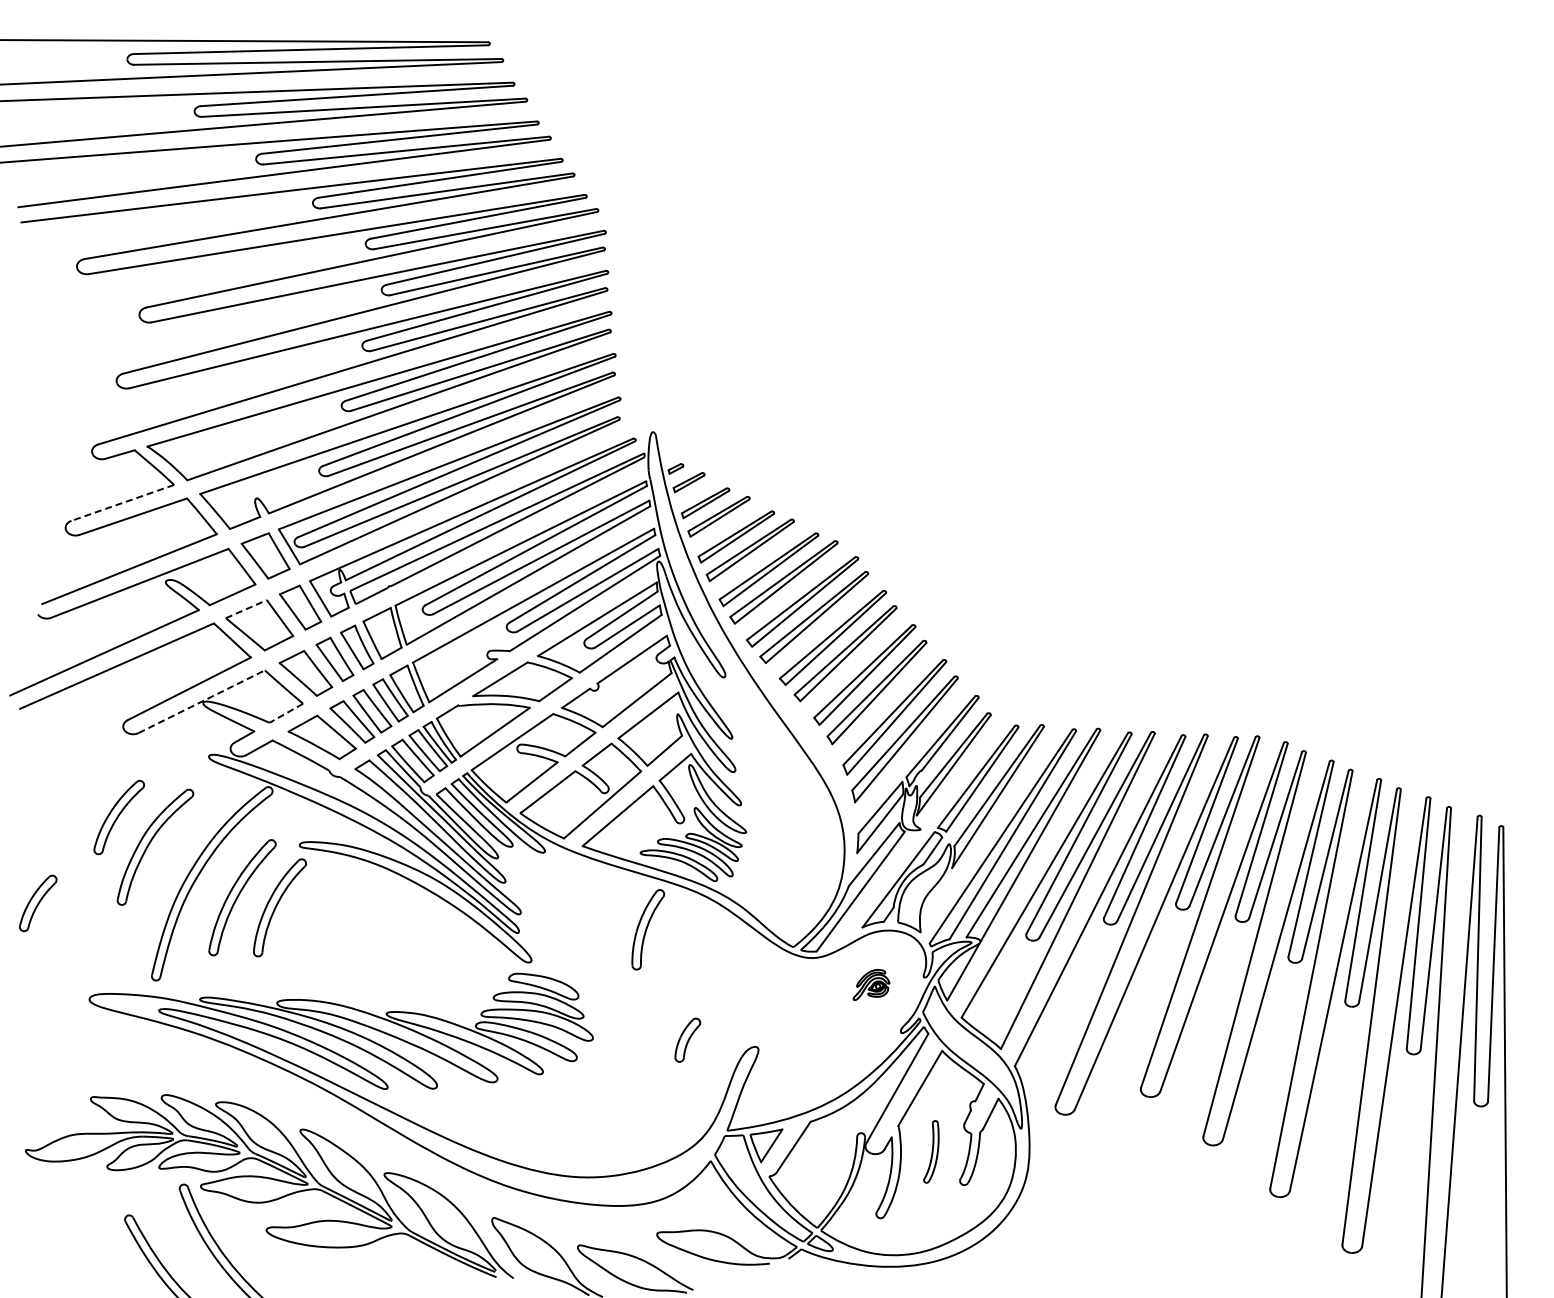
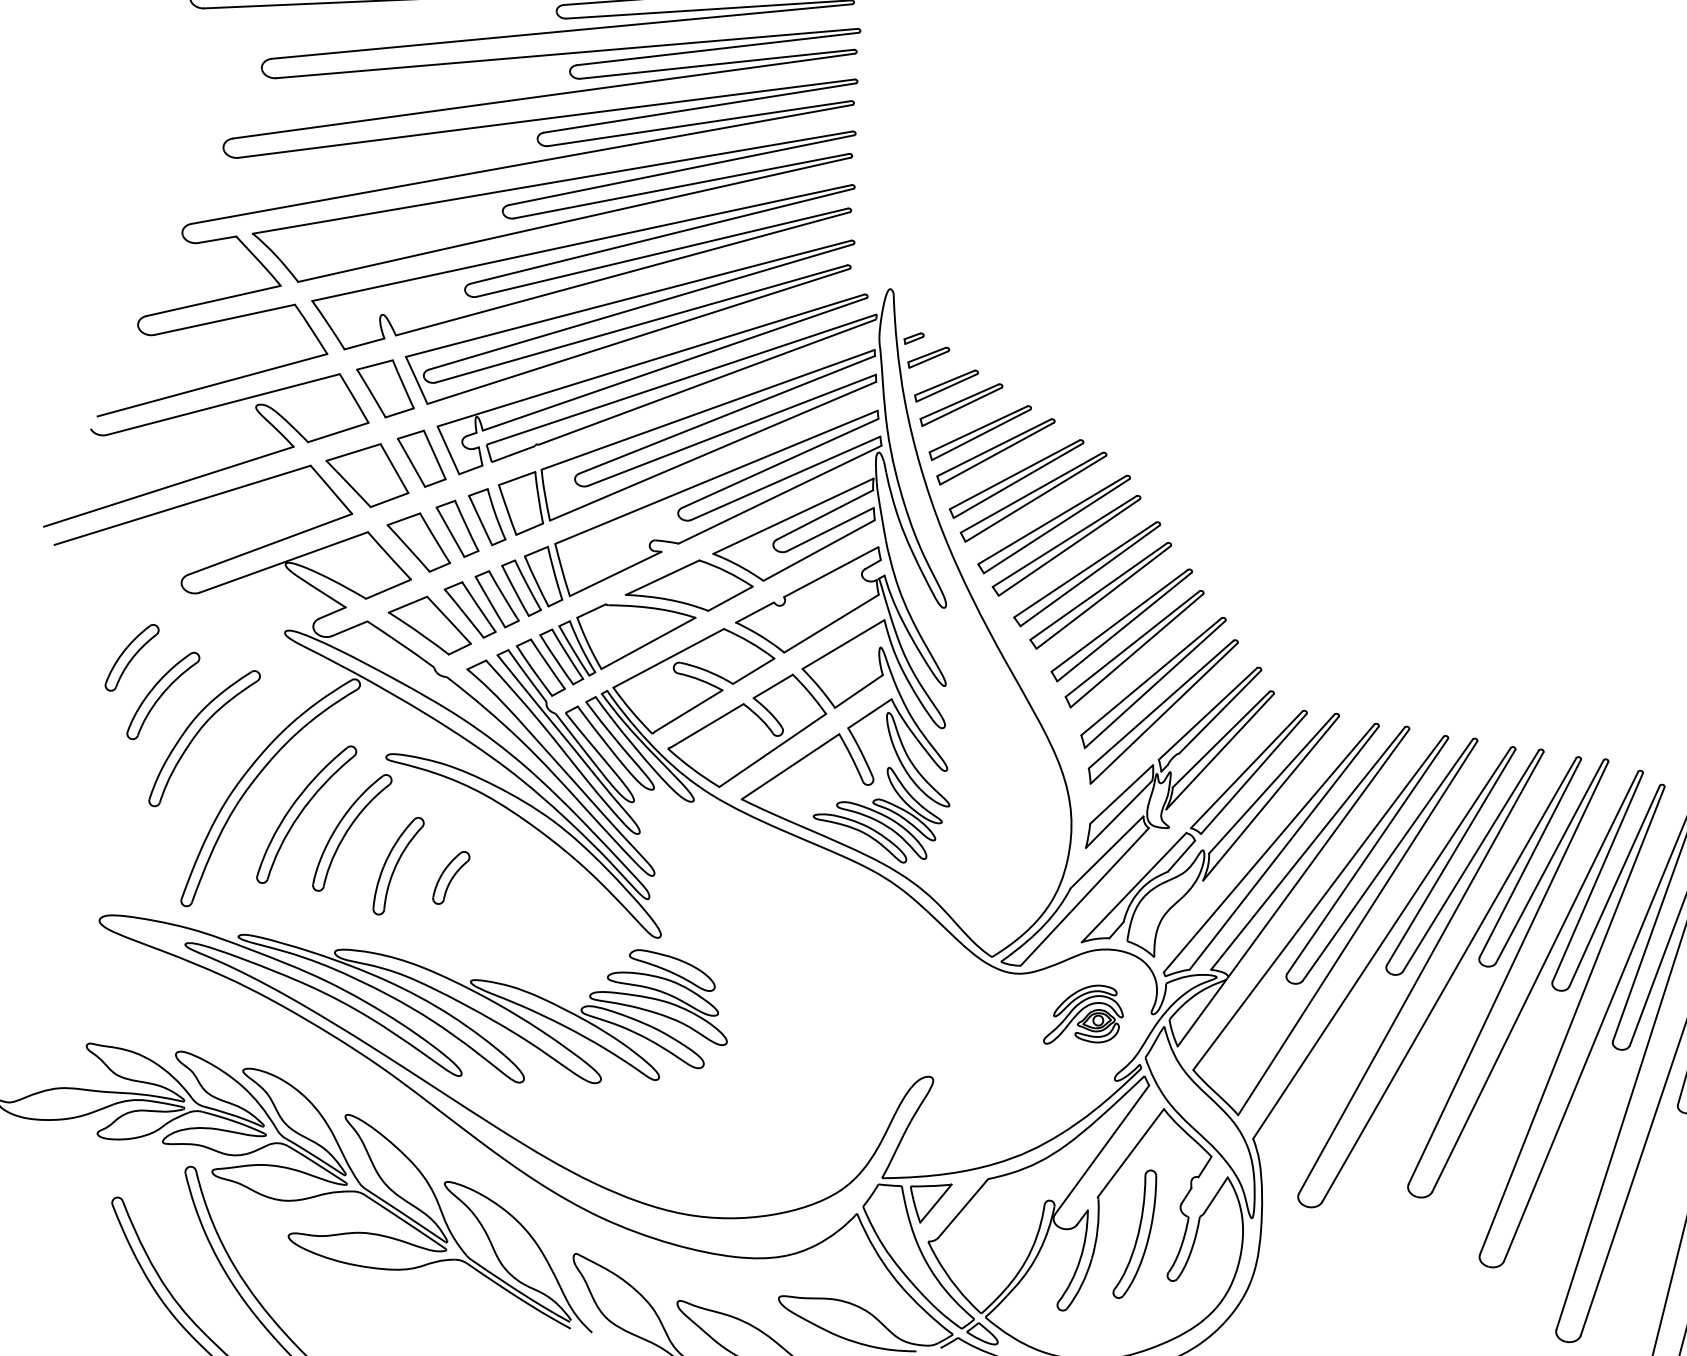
line: (122, 503) -> (213, 301), dashed -> solid
line: (246, 608) -> (353, 451), dashed -> solid
line: (201, 701) -> (283, 562), dashed -> solid
line: (285, 713) -> (387, 589), dashed -> solid
part: (38, 903) -> (132, 657), moved
part: (648, 929) -> (398, 865), moved
part: (871, 984) -> (1084, 1015), size x1.67
part: (687, 1039) -> (451, 876), moved
part: (931, 1151) -> (1135, 1233), size x1.67

